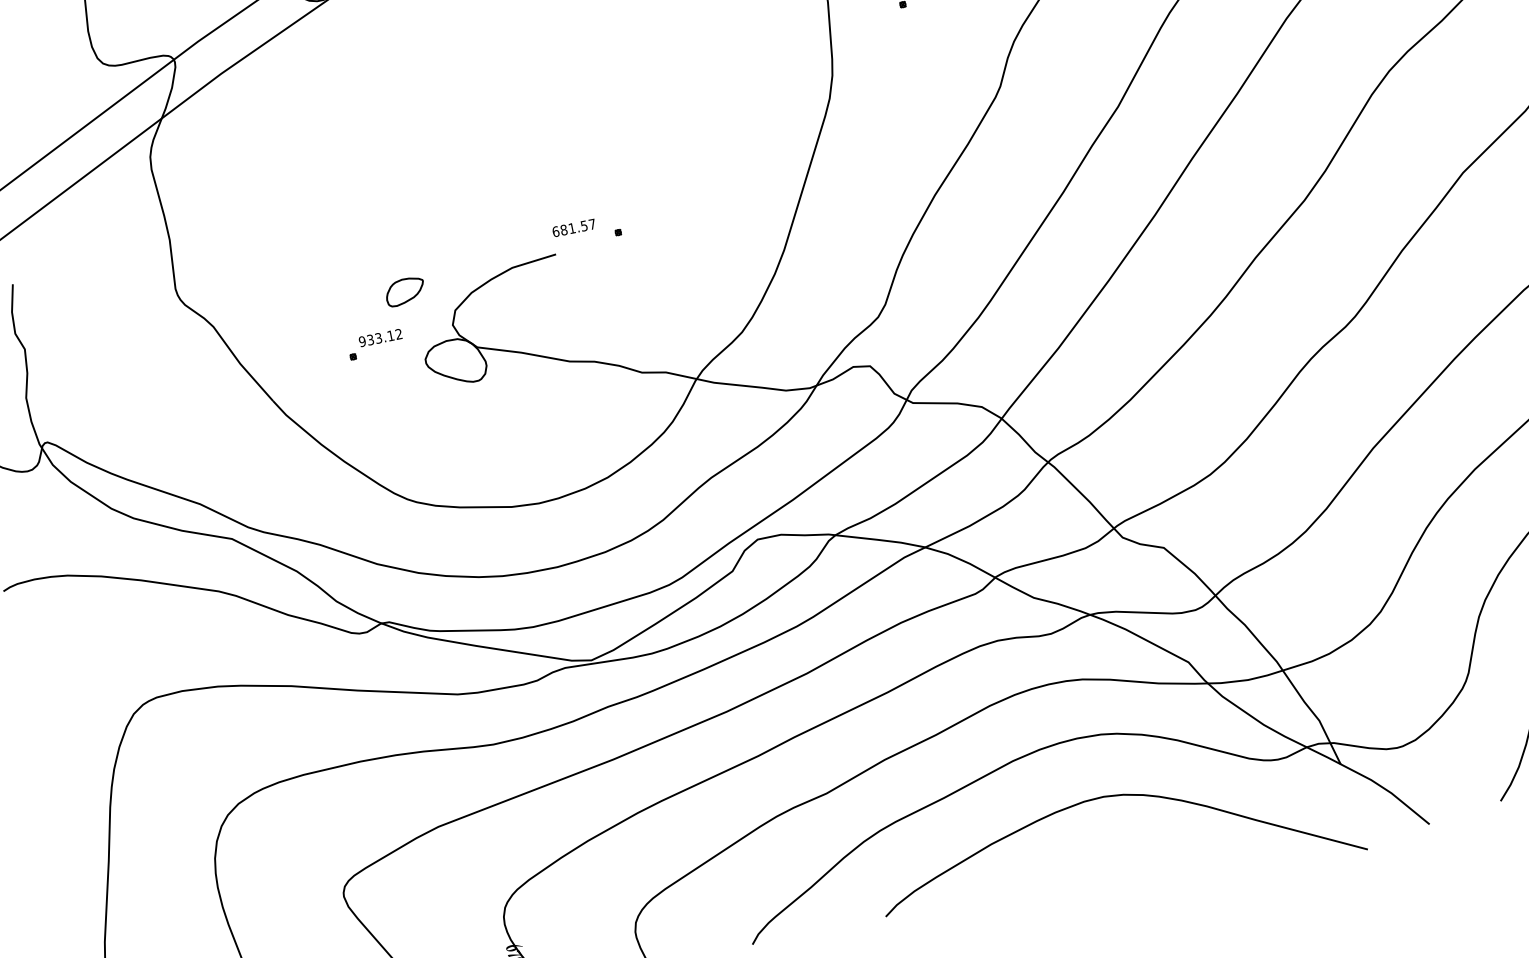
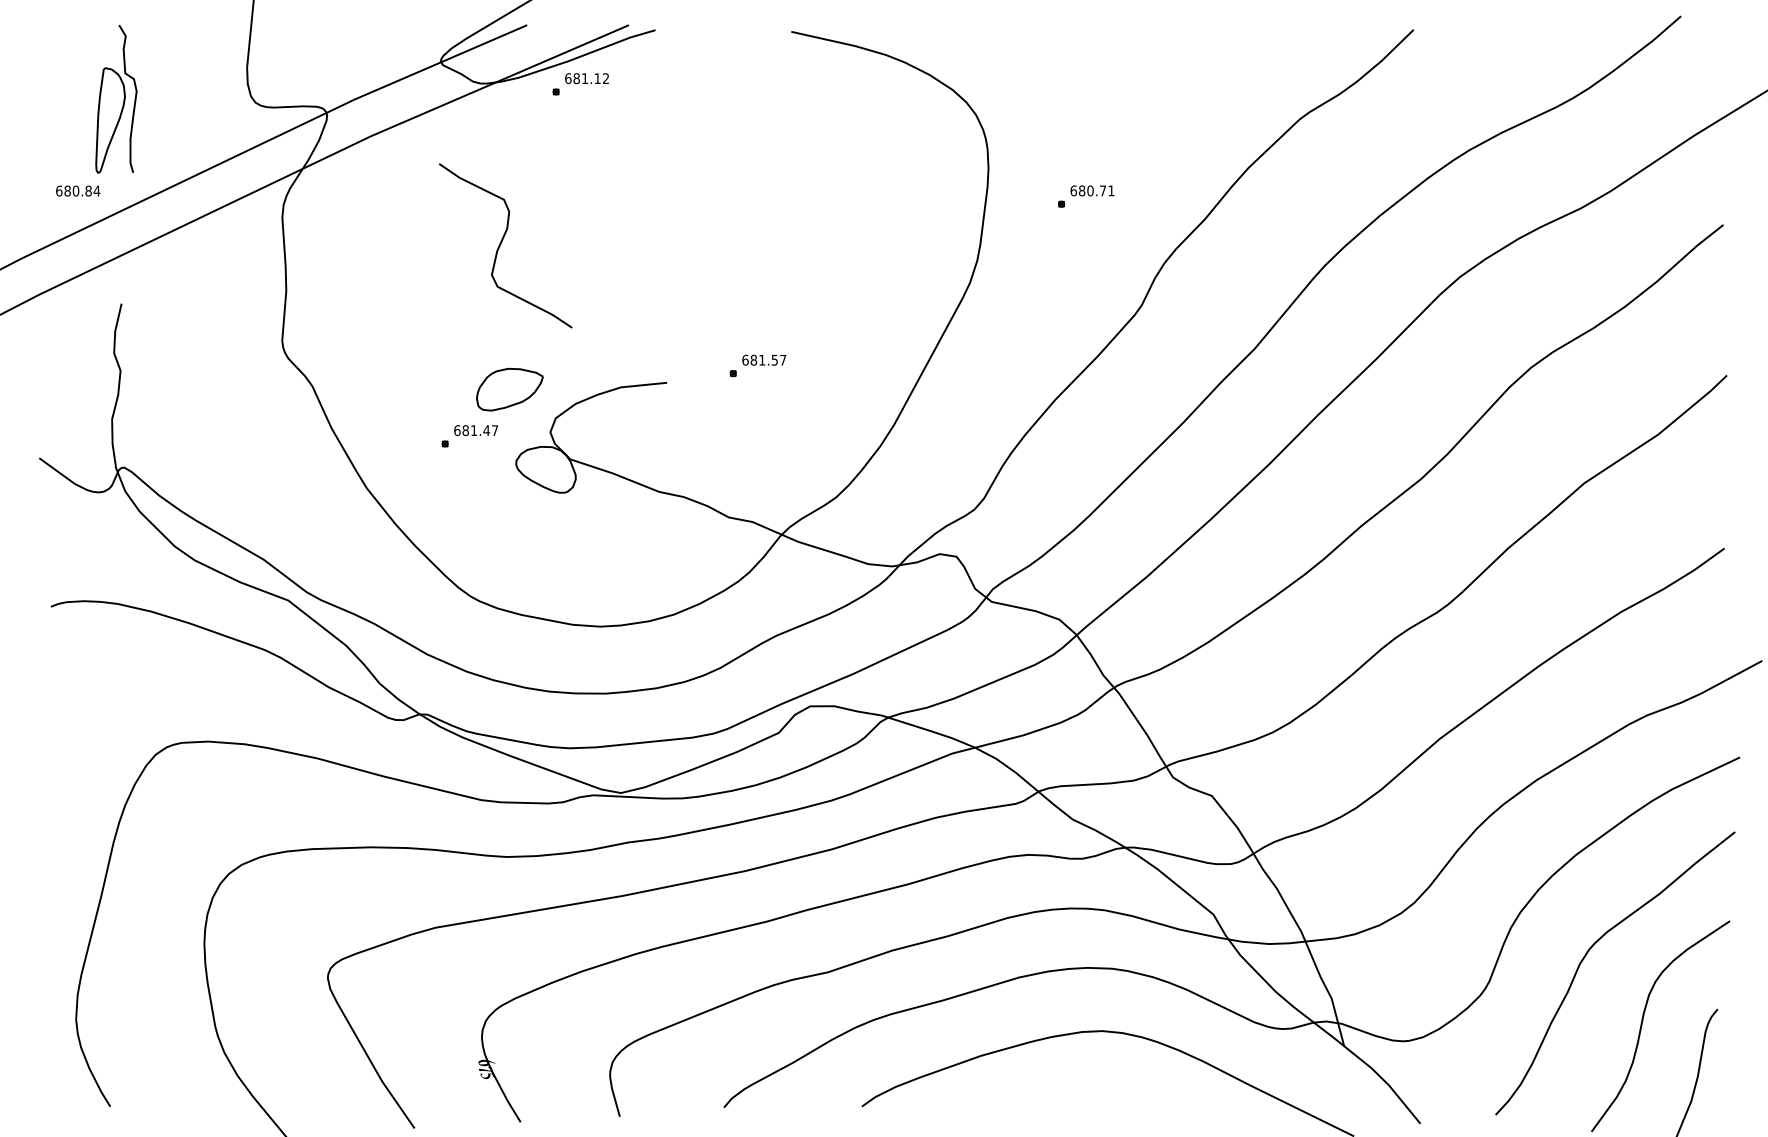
curve: (368, 152) -> (501, 244), added
text: (574, 227) -> (764, 359), moved
part: (404, 291) -> (509, 389), size x1.67
text: (380, 337) -> (476, 430), 933.12 -> 681.47

